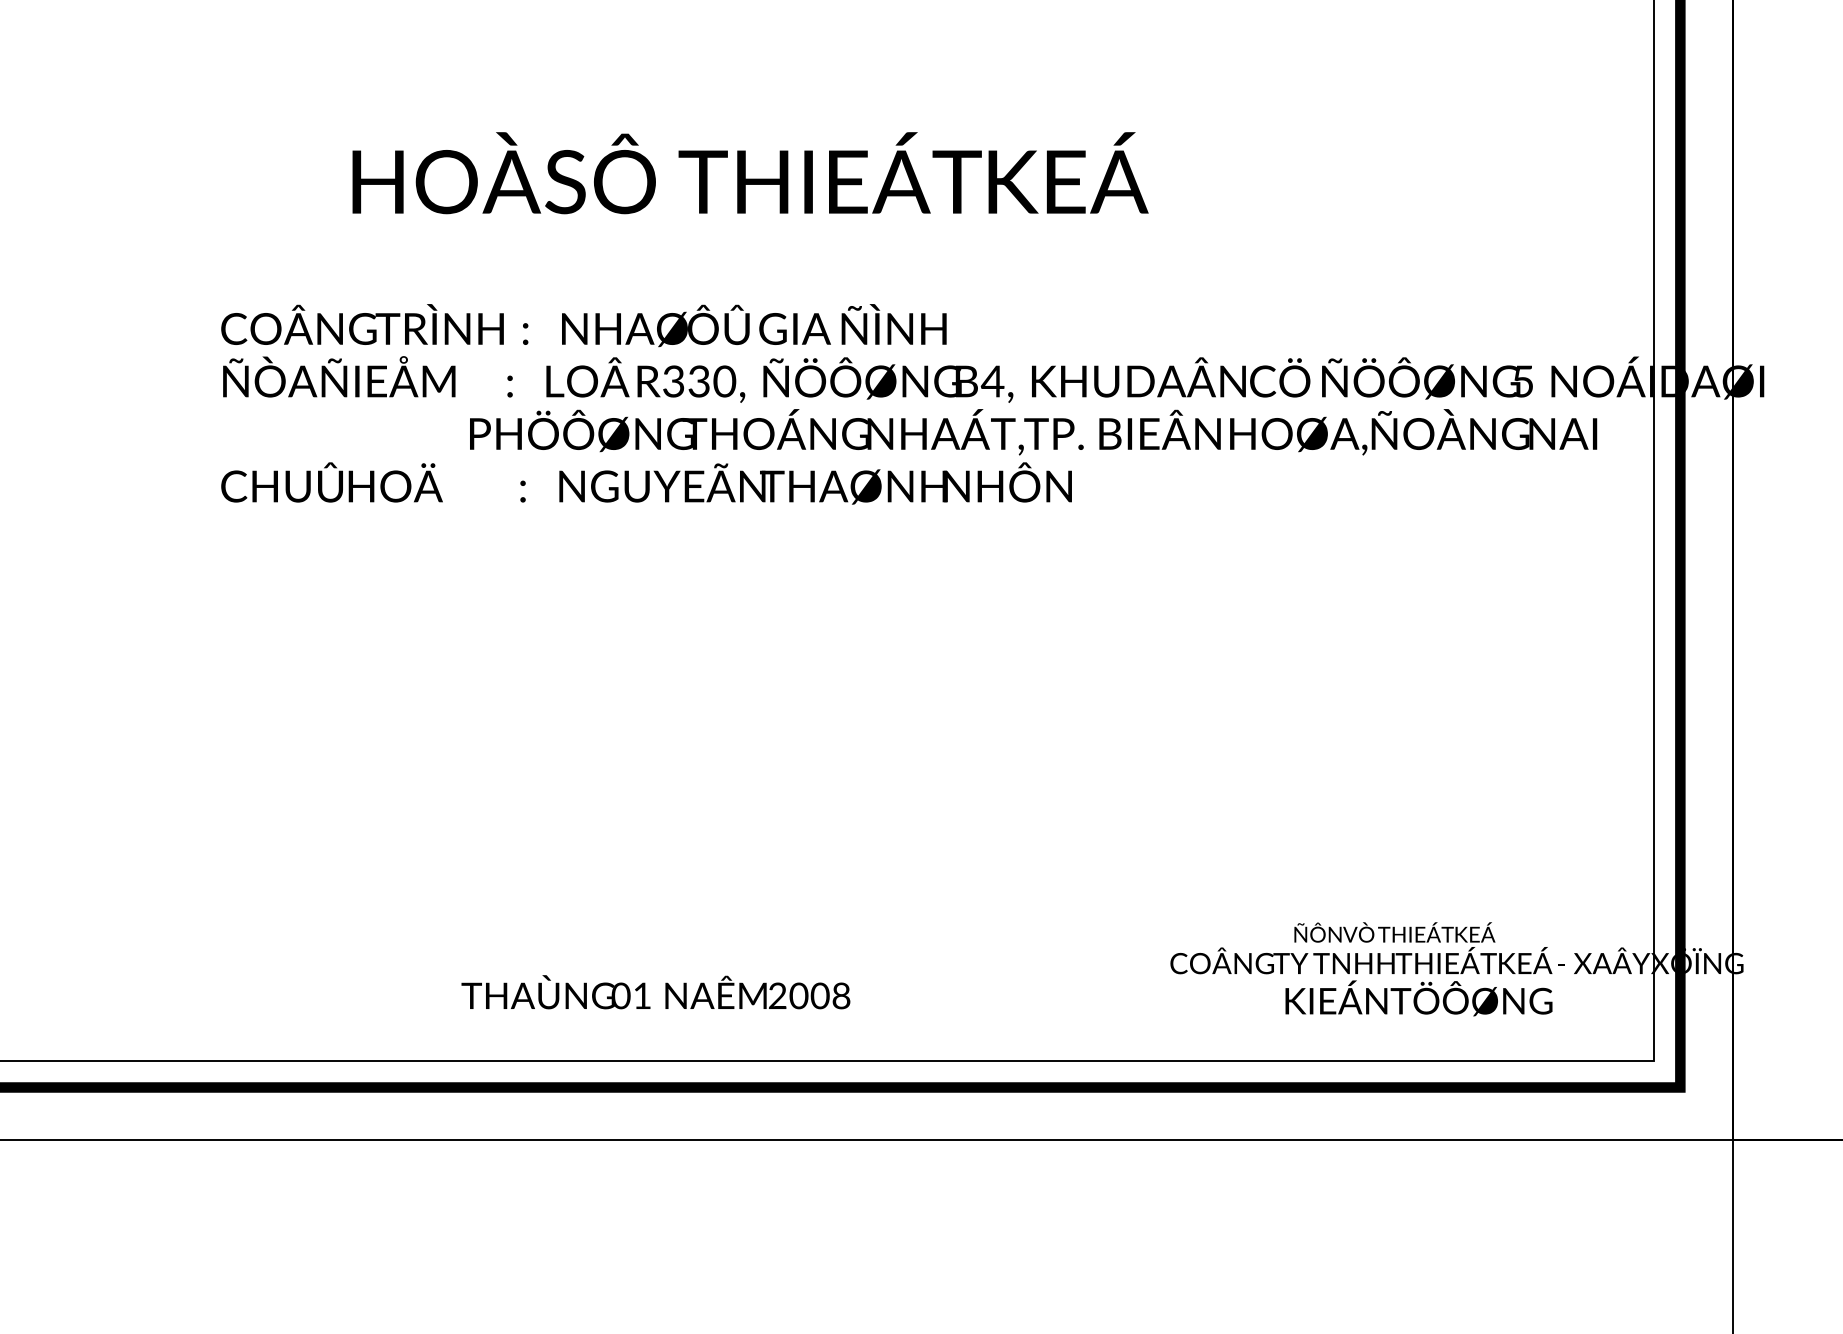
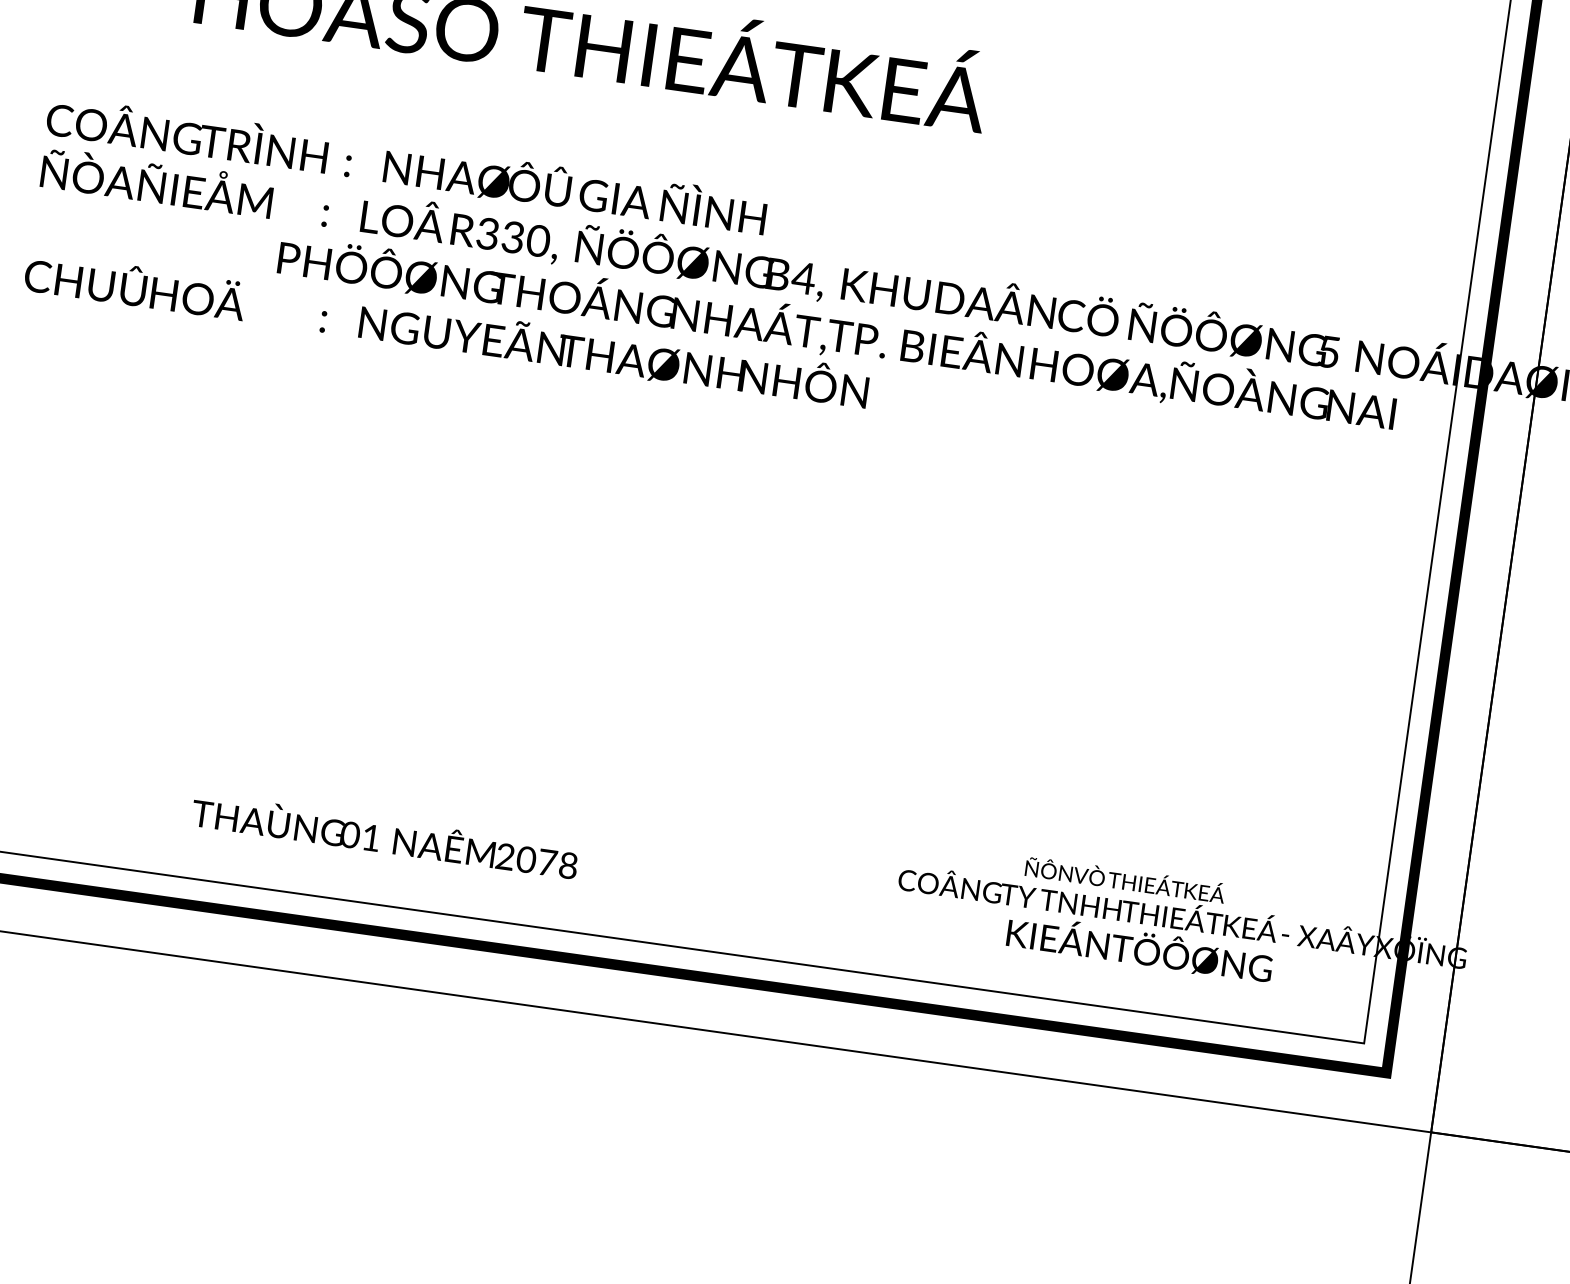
text: (819, 995) -> (546, 862), 2008 -> 2078

